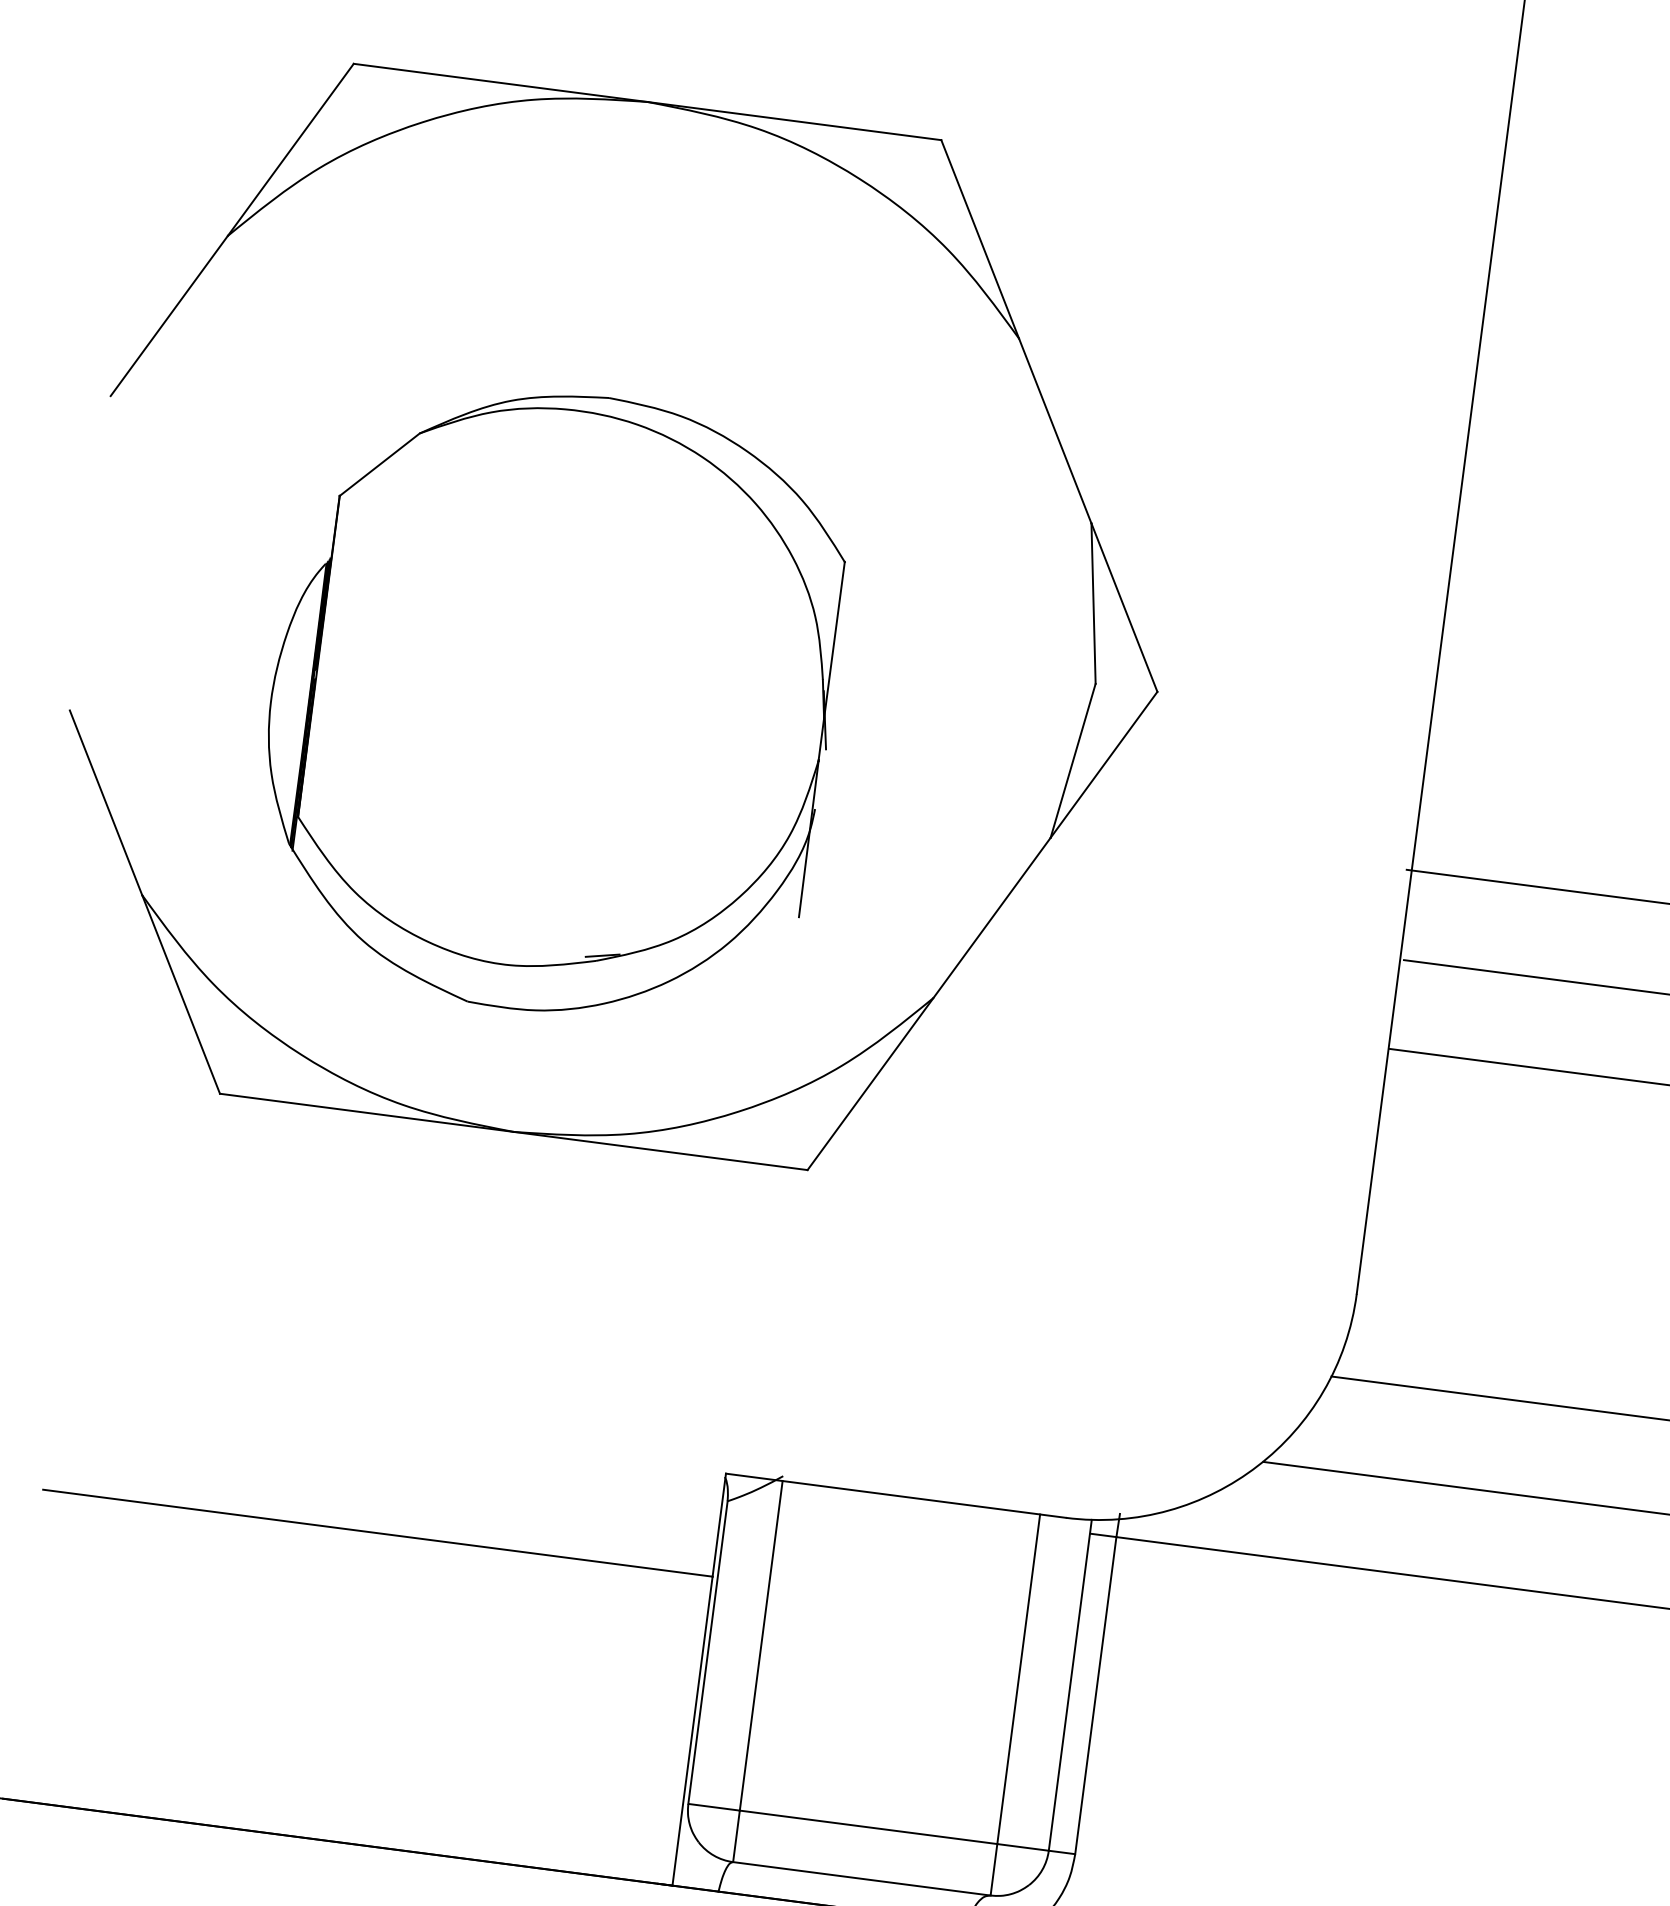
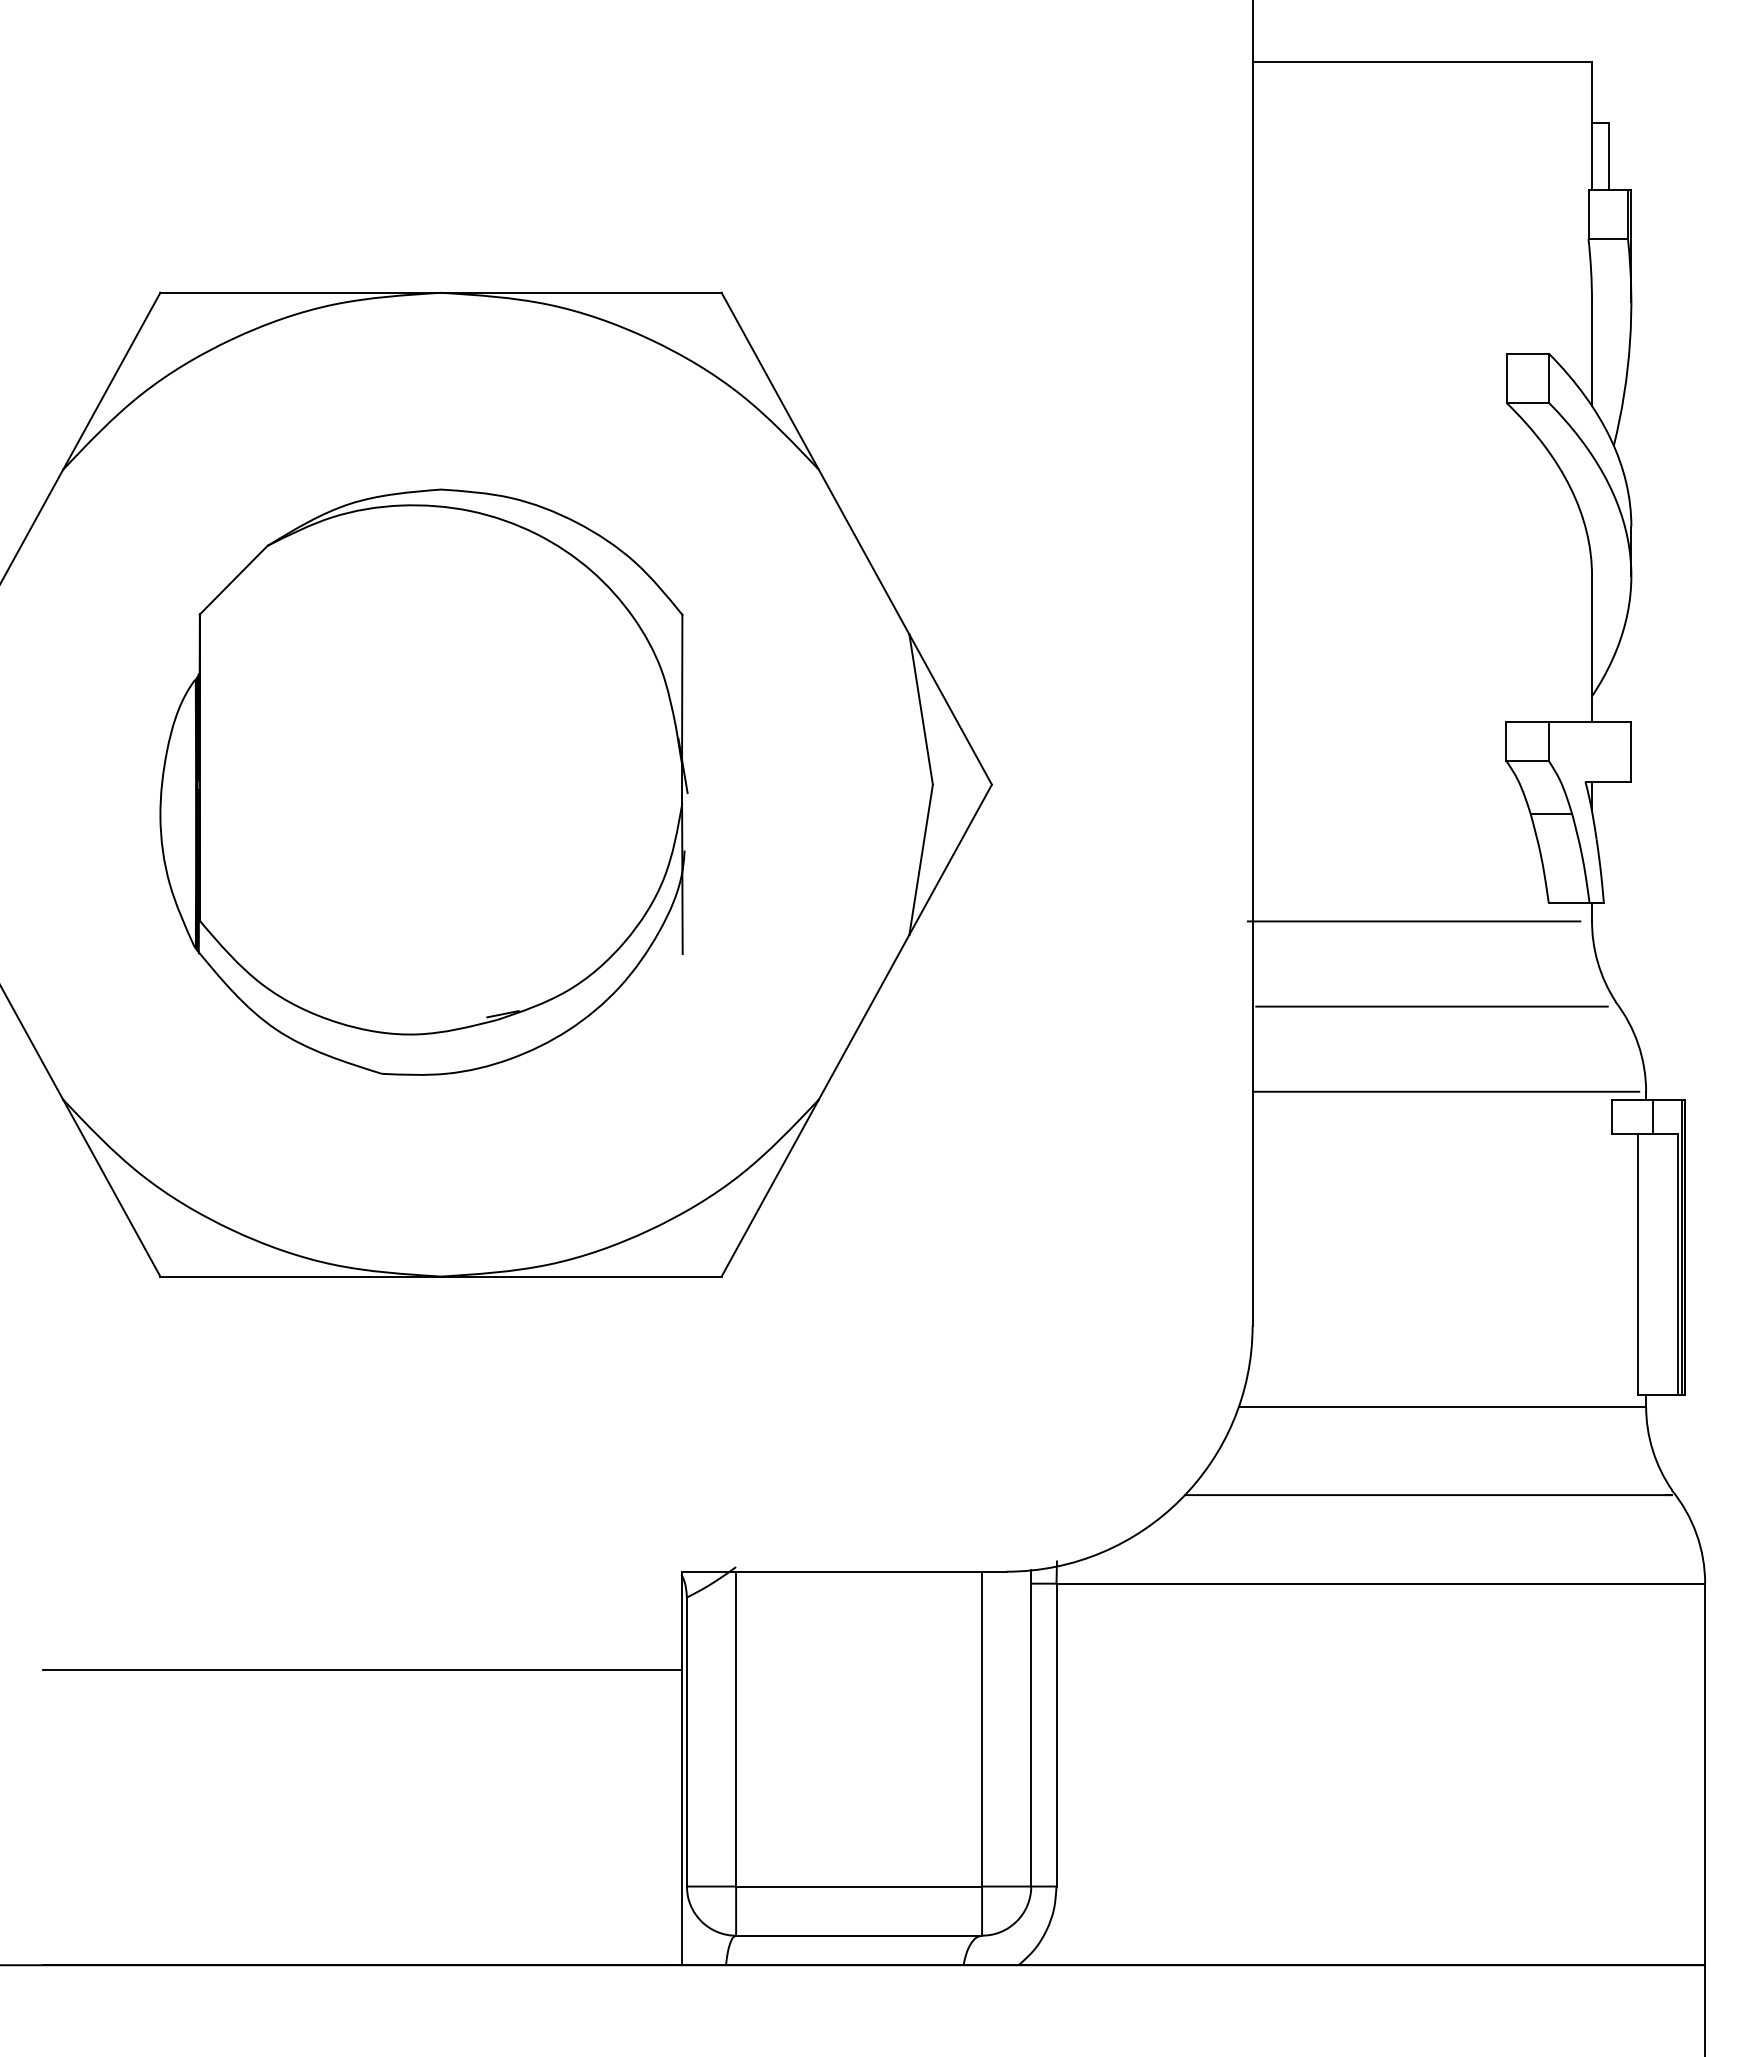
part: (551, 701) -> (423, 781), moved

